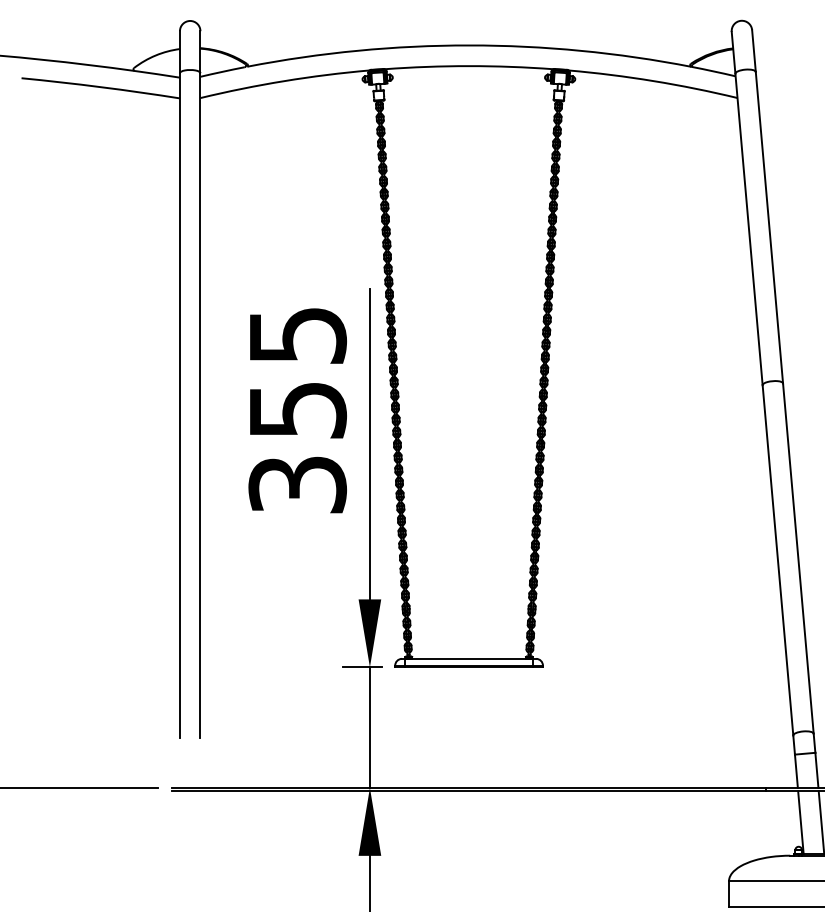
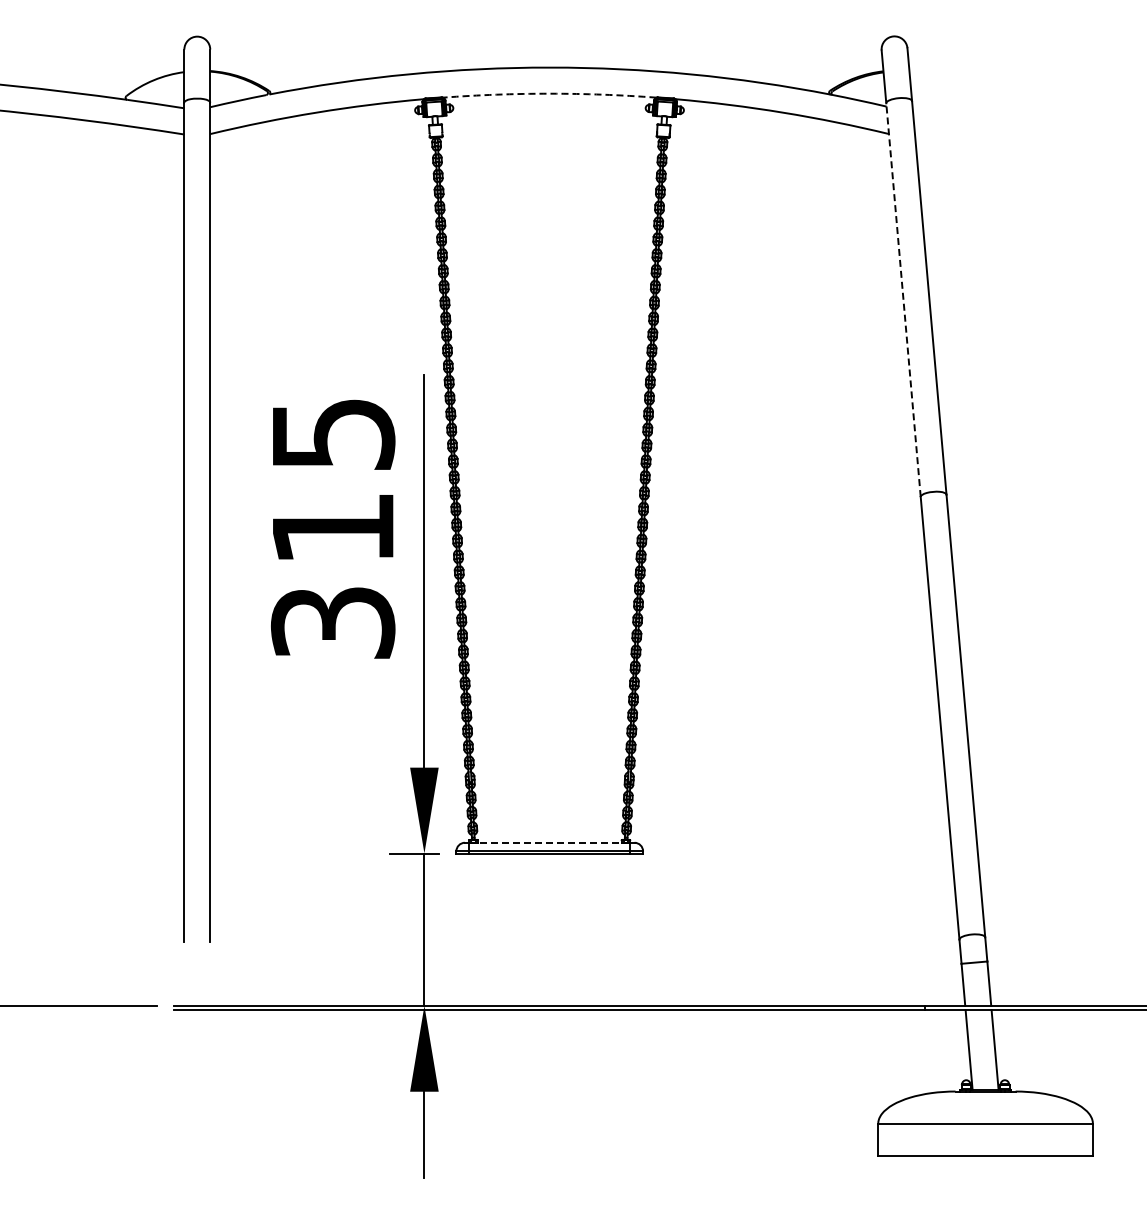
arc: (468, 65) -> (549, 93), solid -> dashed
line: (749, 229) -> (903, 300), solid -> dashed
text: (298, 410) -> (334, 529), 355 -> 315
line: (468, 658) -> (549, 842), solid -> dashed

